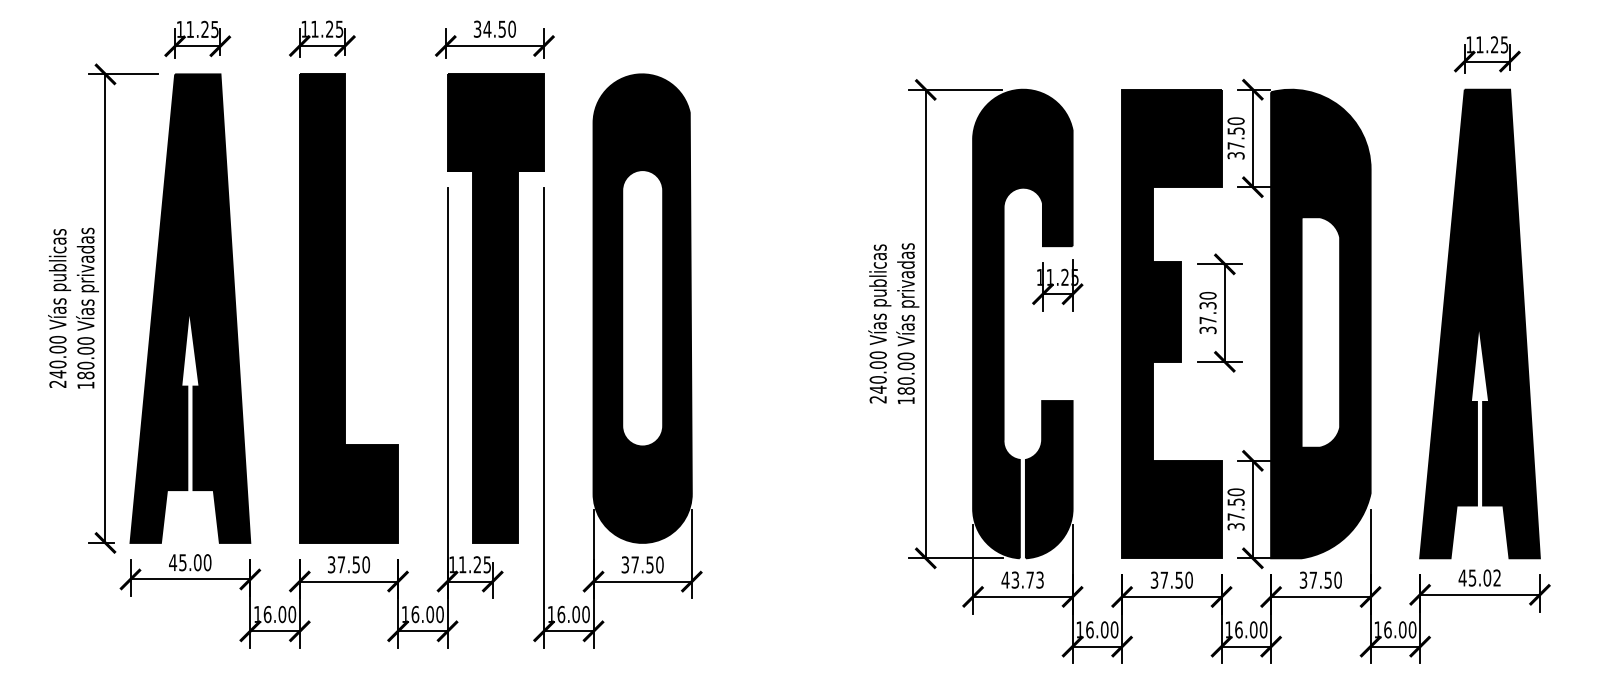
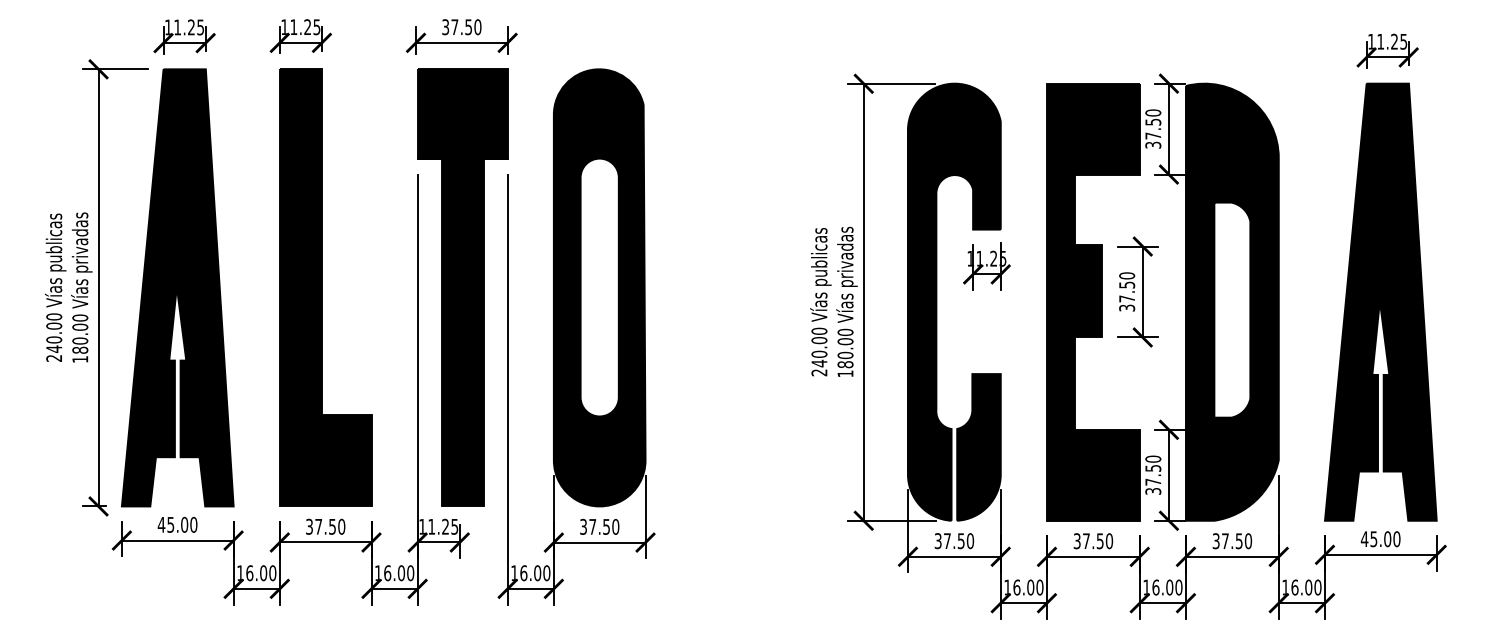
text: (487, 28) -> (454, 26), 34.50 -> 37.50
text: (1207, 305) -> (1126, 284), 37.30 -> 37.50
text: (1497, 577) -> (1397, 538), 45.02 -> 45.00
text: (1022, 579) -> (954, 540), 43.73 -> 37.50

